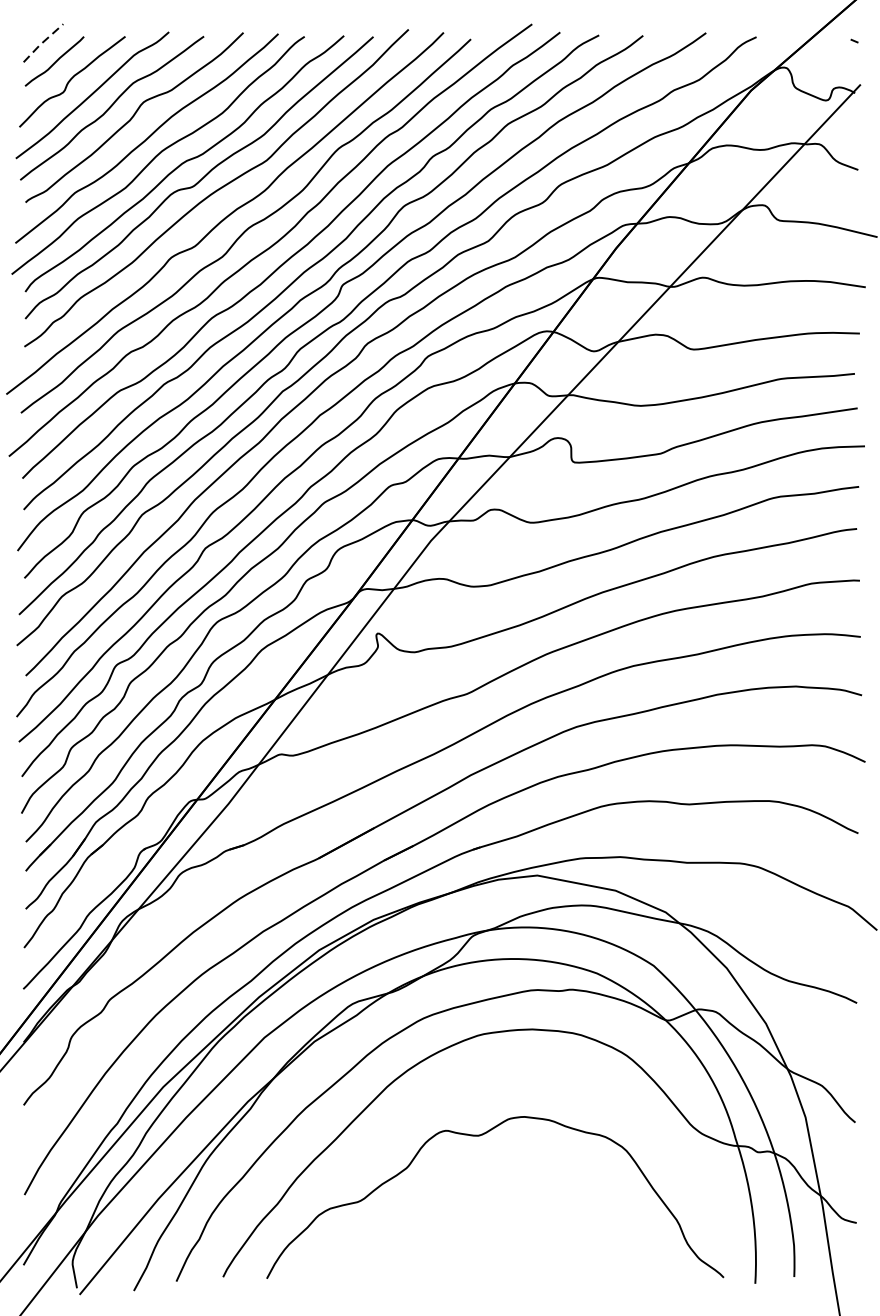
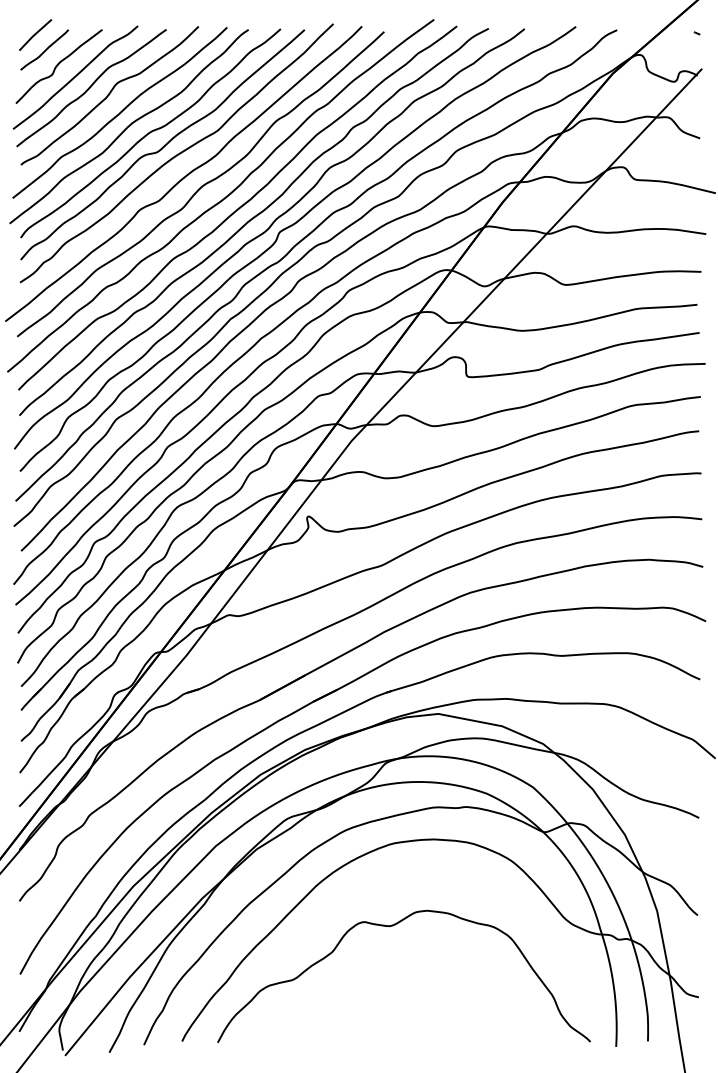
line: (42, 42) -> (34, 34), dashed -> solid

